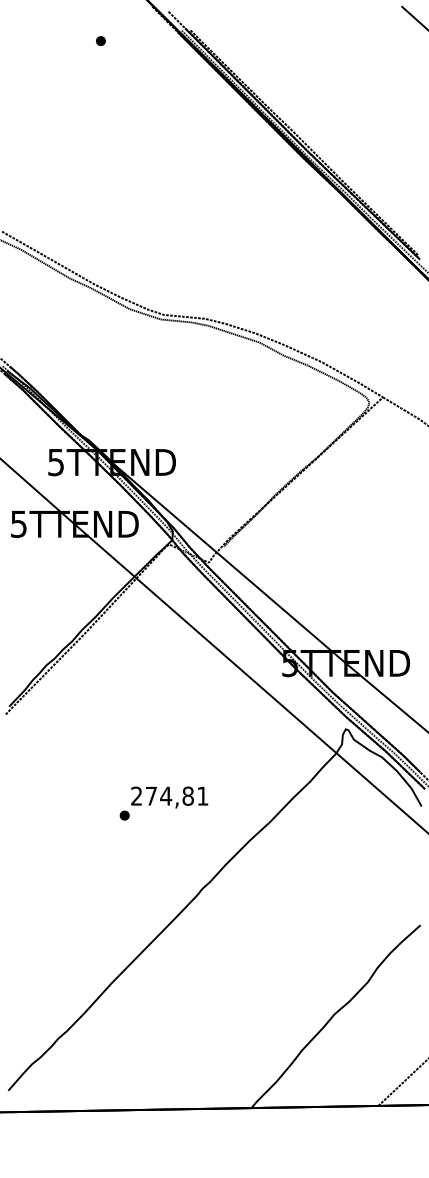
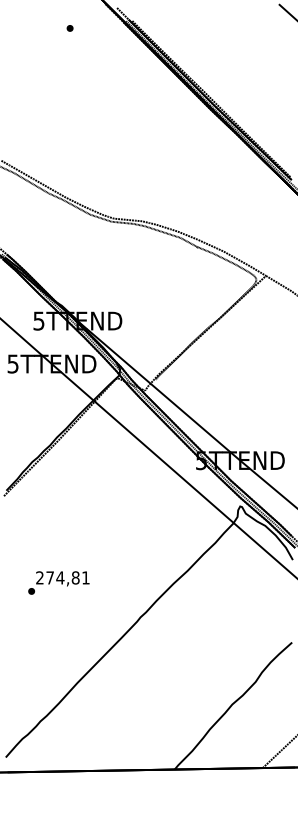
text: (163, 802) -> (58, 582), moved

